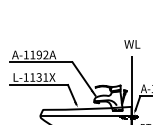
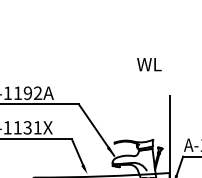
text: (132, 44) -> (149, 64), moved

